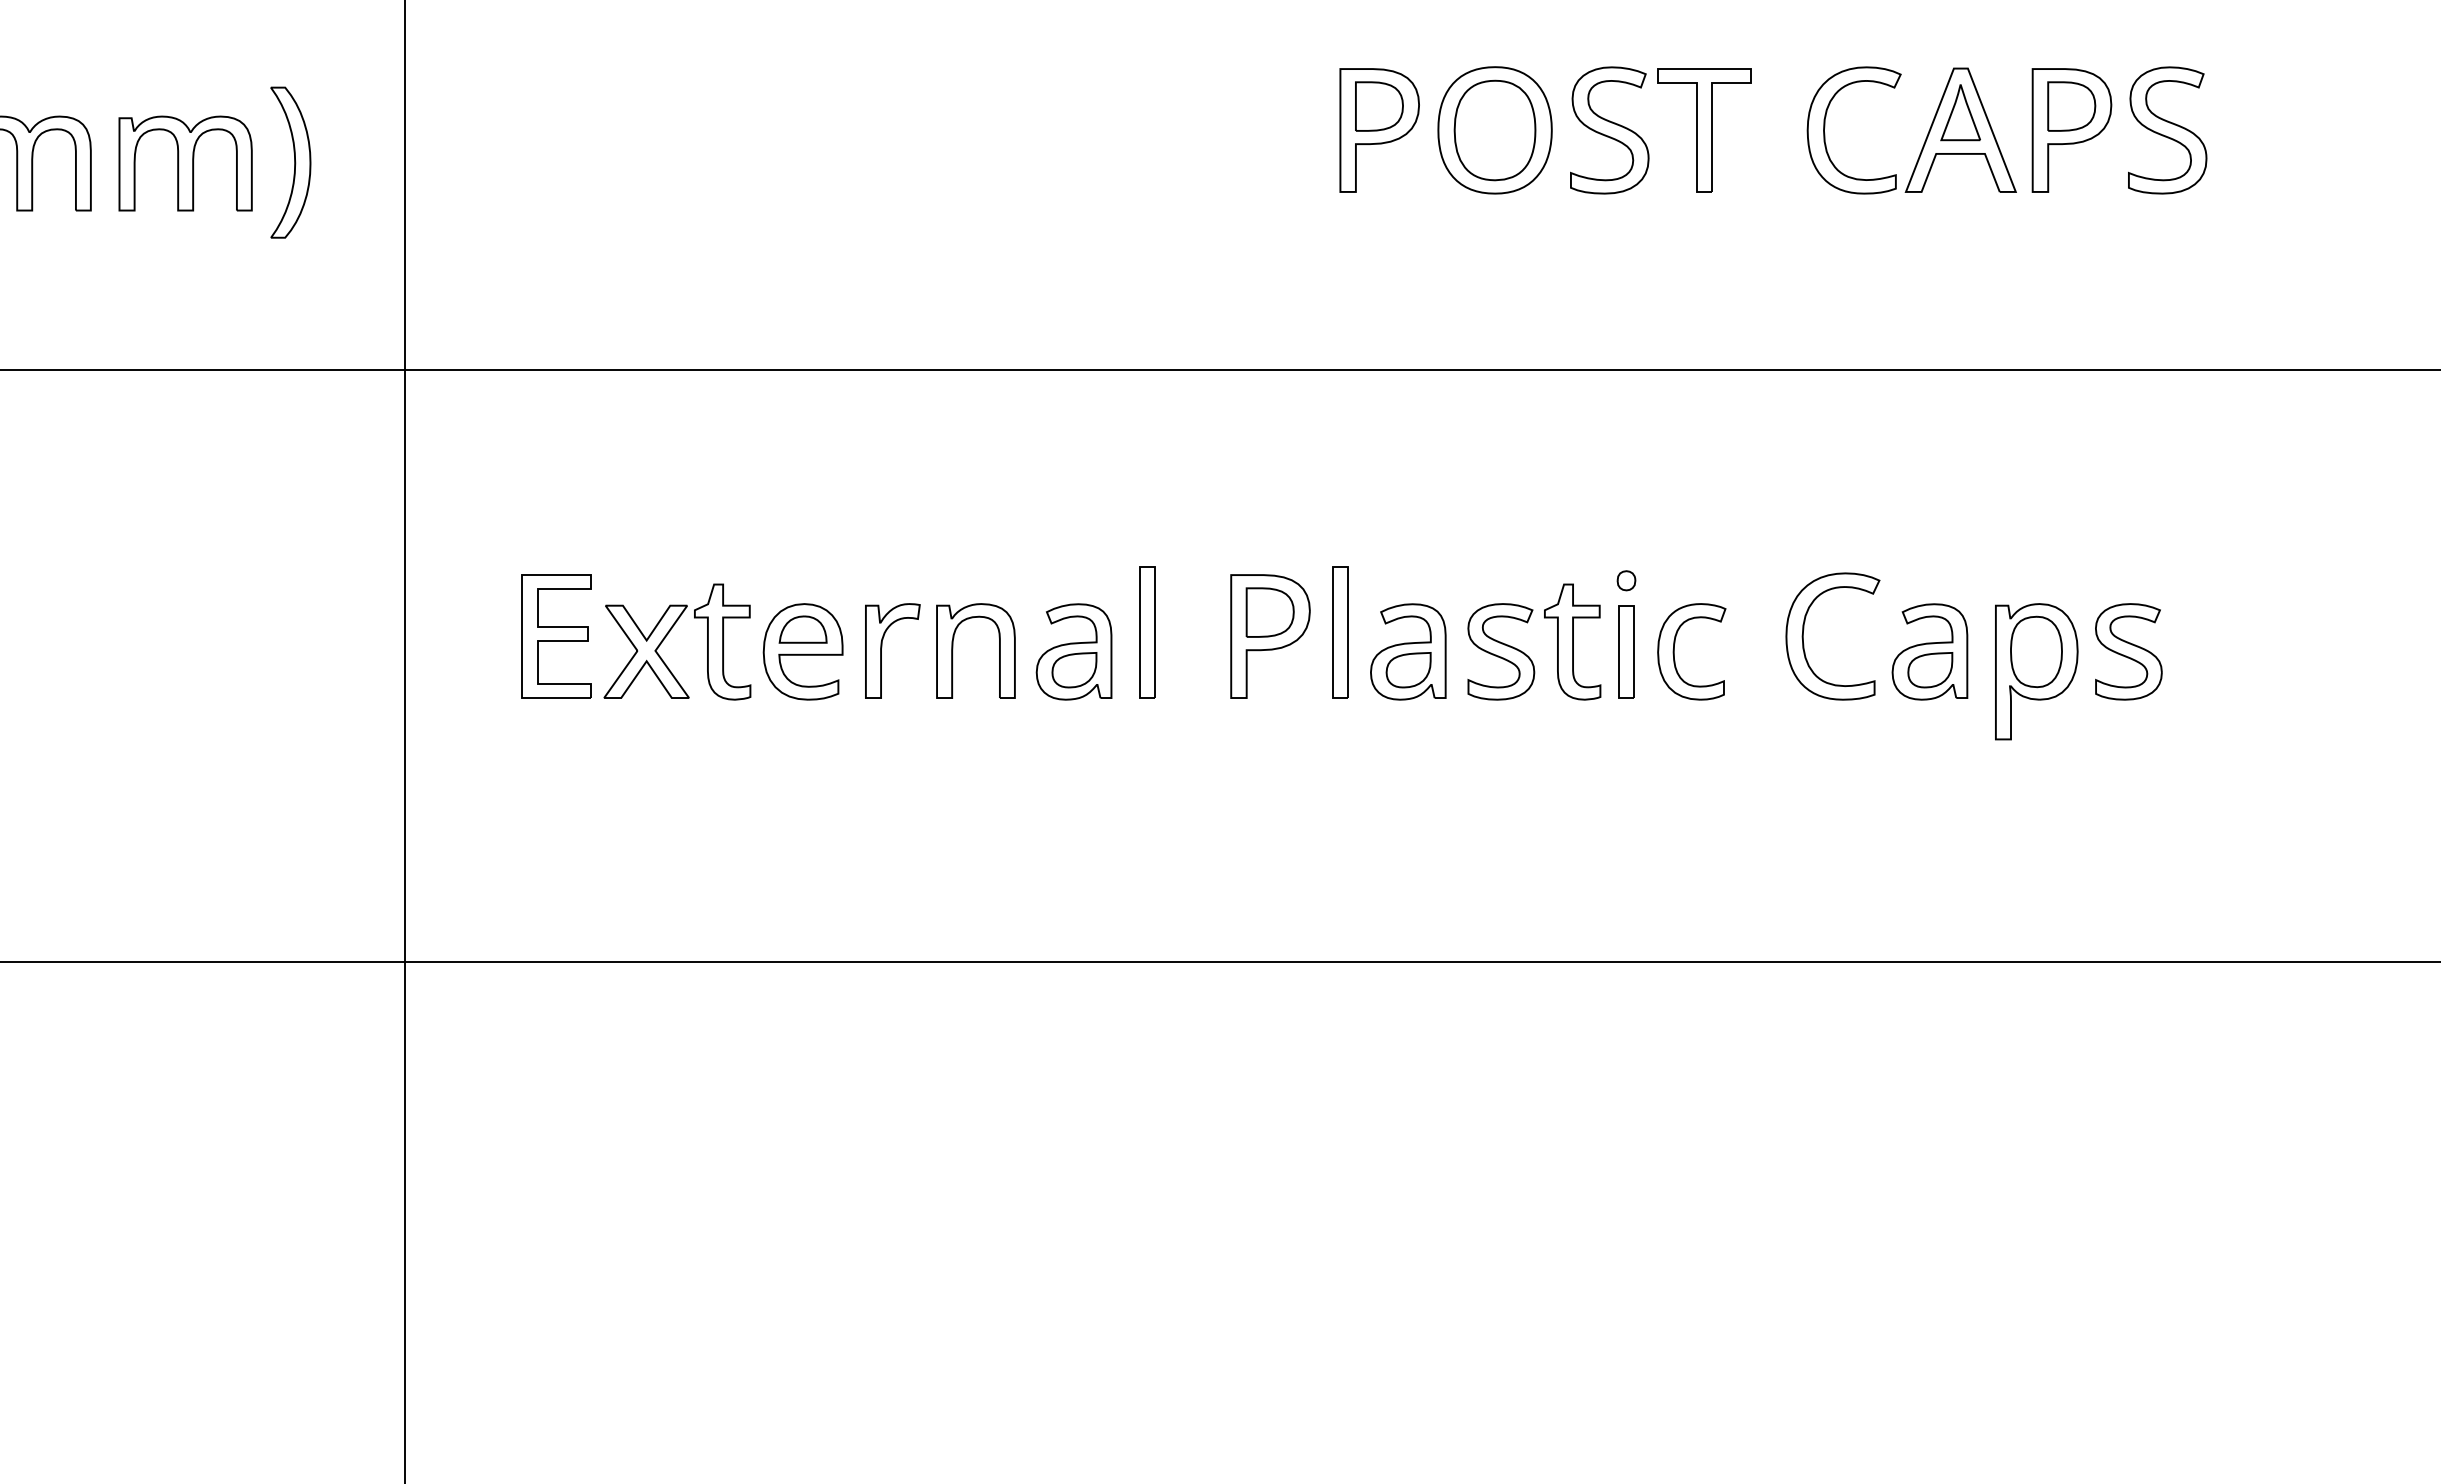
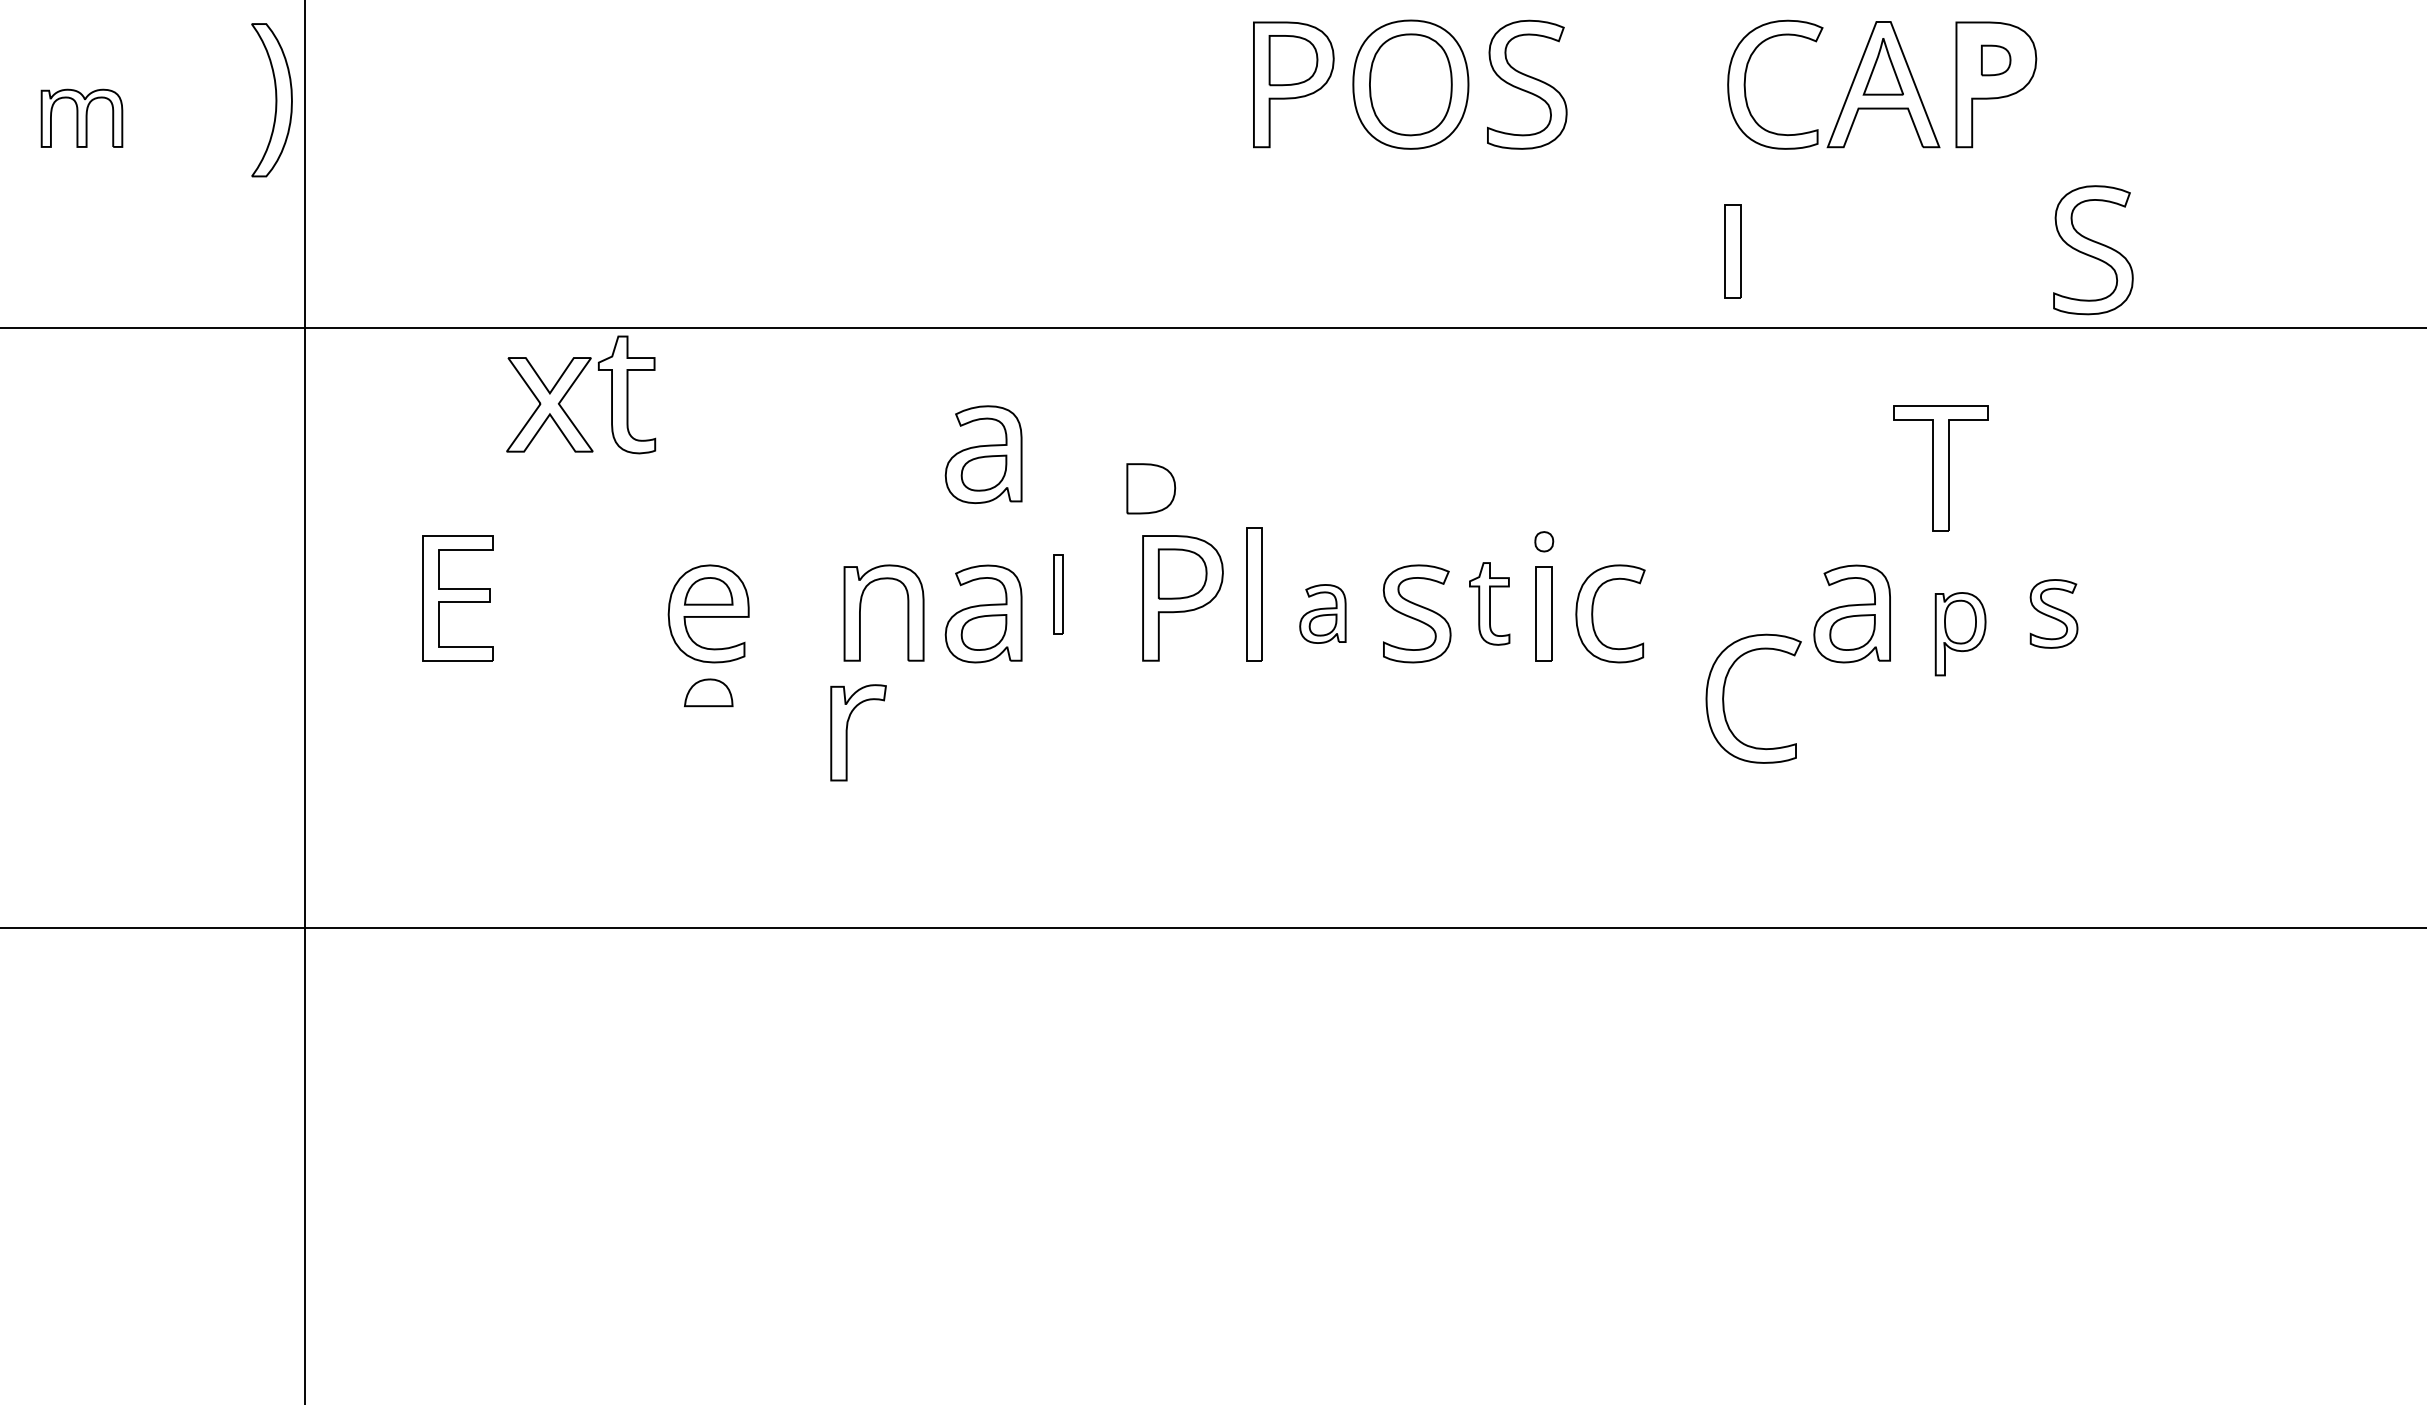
part: (2071, 106) -> (1995, 60), size x0.6
part: (1704, 130) -> (1941, 468), moved
part: (2167, 130) -> (2093, 250), moved
part: (290, 162) -> (271, 100), moved
part: (185, 163) -> (81, 118), size x0.6
part: (1812, 294) -> (1732, 251), added
part: (1073, 494) -> (983, 454), added
part: (1238, 528) -> (1150, 488), added
part: (1804, 629) -> (1724, 691), moved
part: (1147, 632) -> (1058, 594), size x0.6
part: (668, 634) -> (572, 387), moved
part: (1572, 641) -> (1489, 603), size x0.7
part: (882, 647) -> (848, 729), moved
part: (1408, 651) -> (1323, 613), size x0.6
part: (2128, 651) -> (2053, 613), size x0.7
part: (2036, 671) -> (1960, 633), size x0.6
part: (802, 729) -> (708, 692), added

